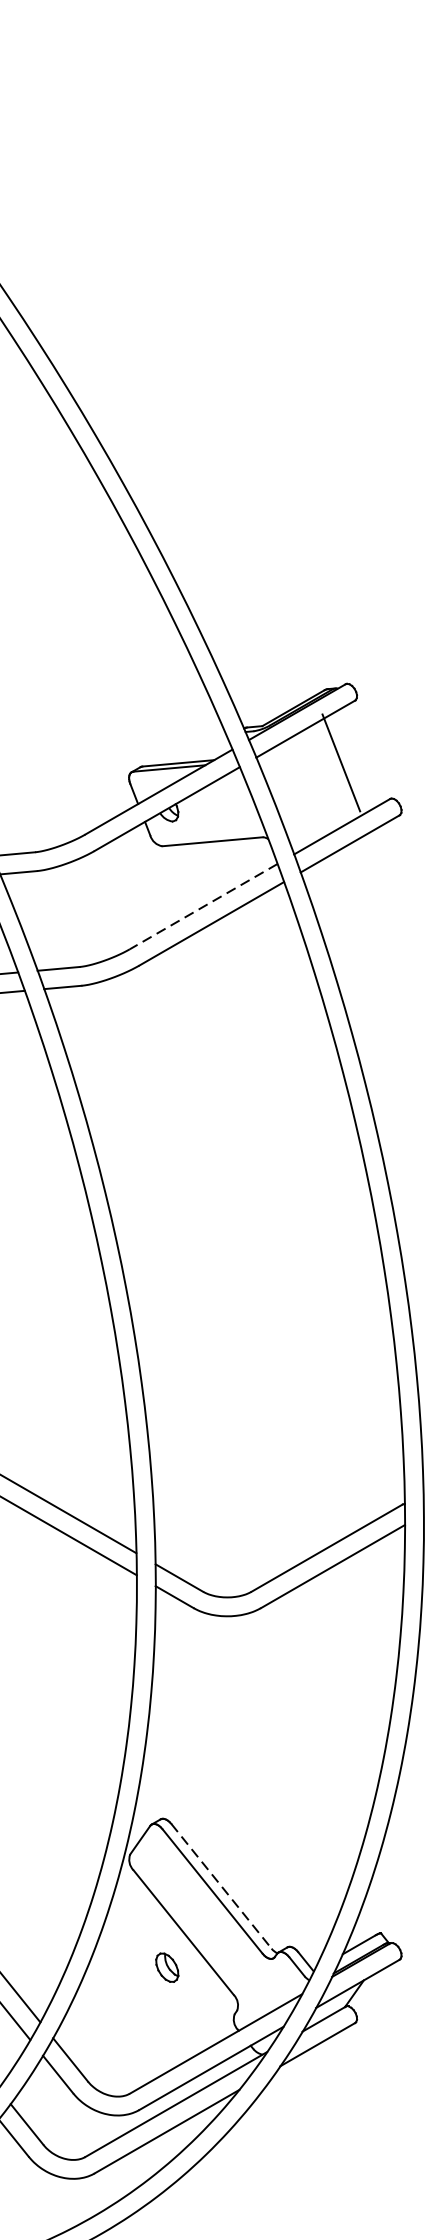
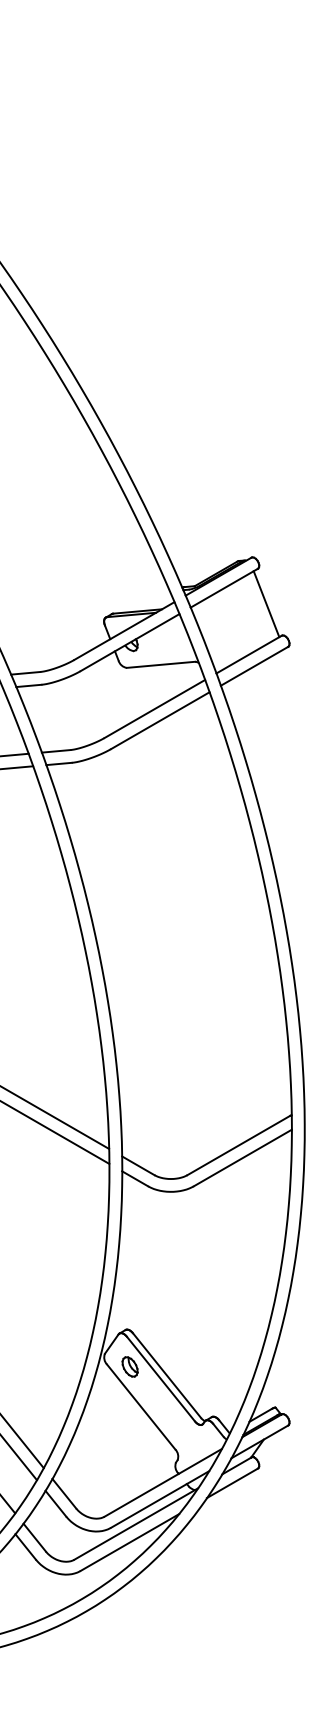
line: (341, 763) -> (266, 604), moved
line: (203, 907) -> (154, 709), dashed -> solid
line: (222, 1886) -> (167, 1375), dashed -> solid
part: (166, 1967) -> (129, 1366), moved

